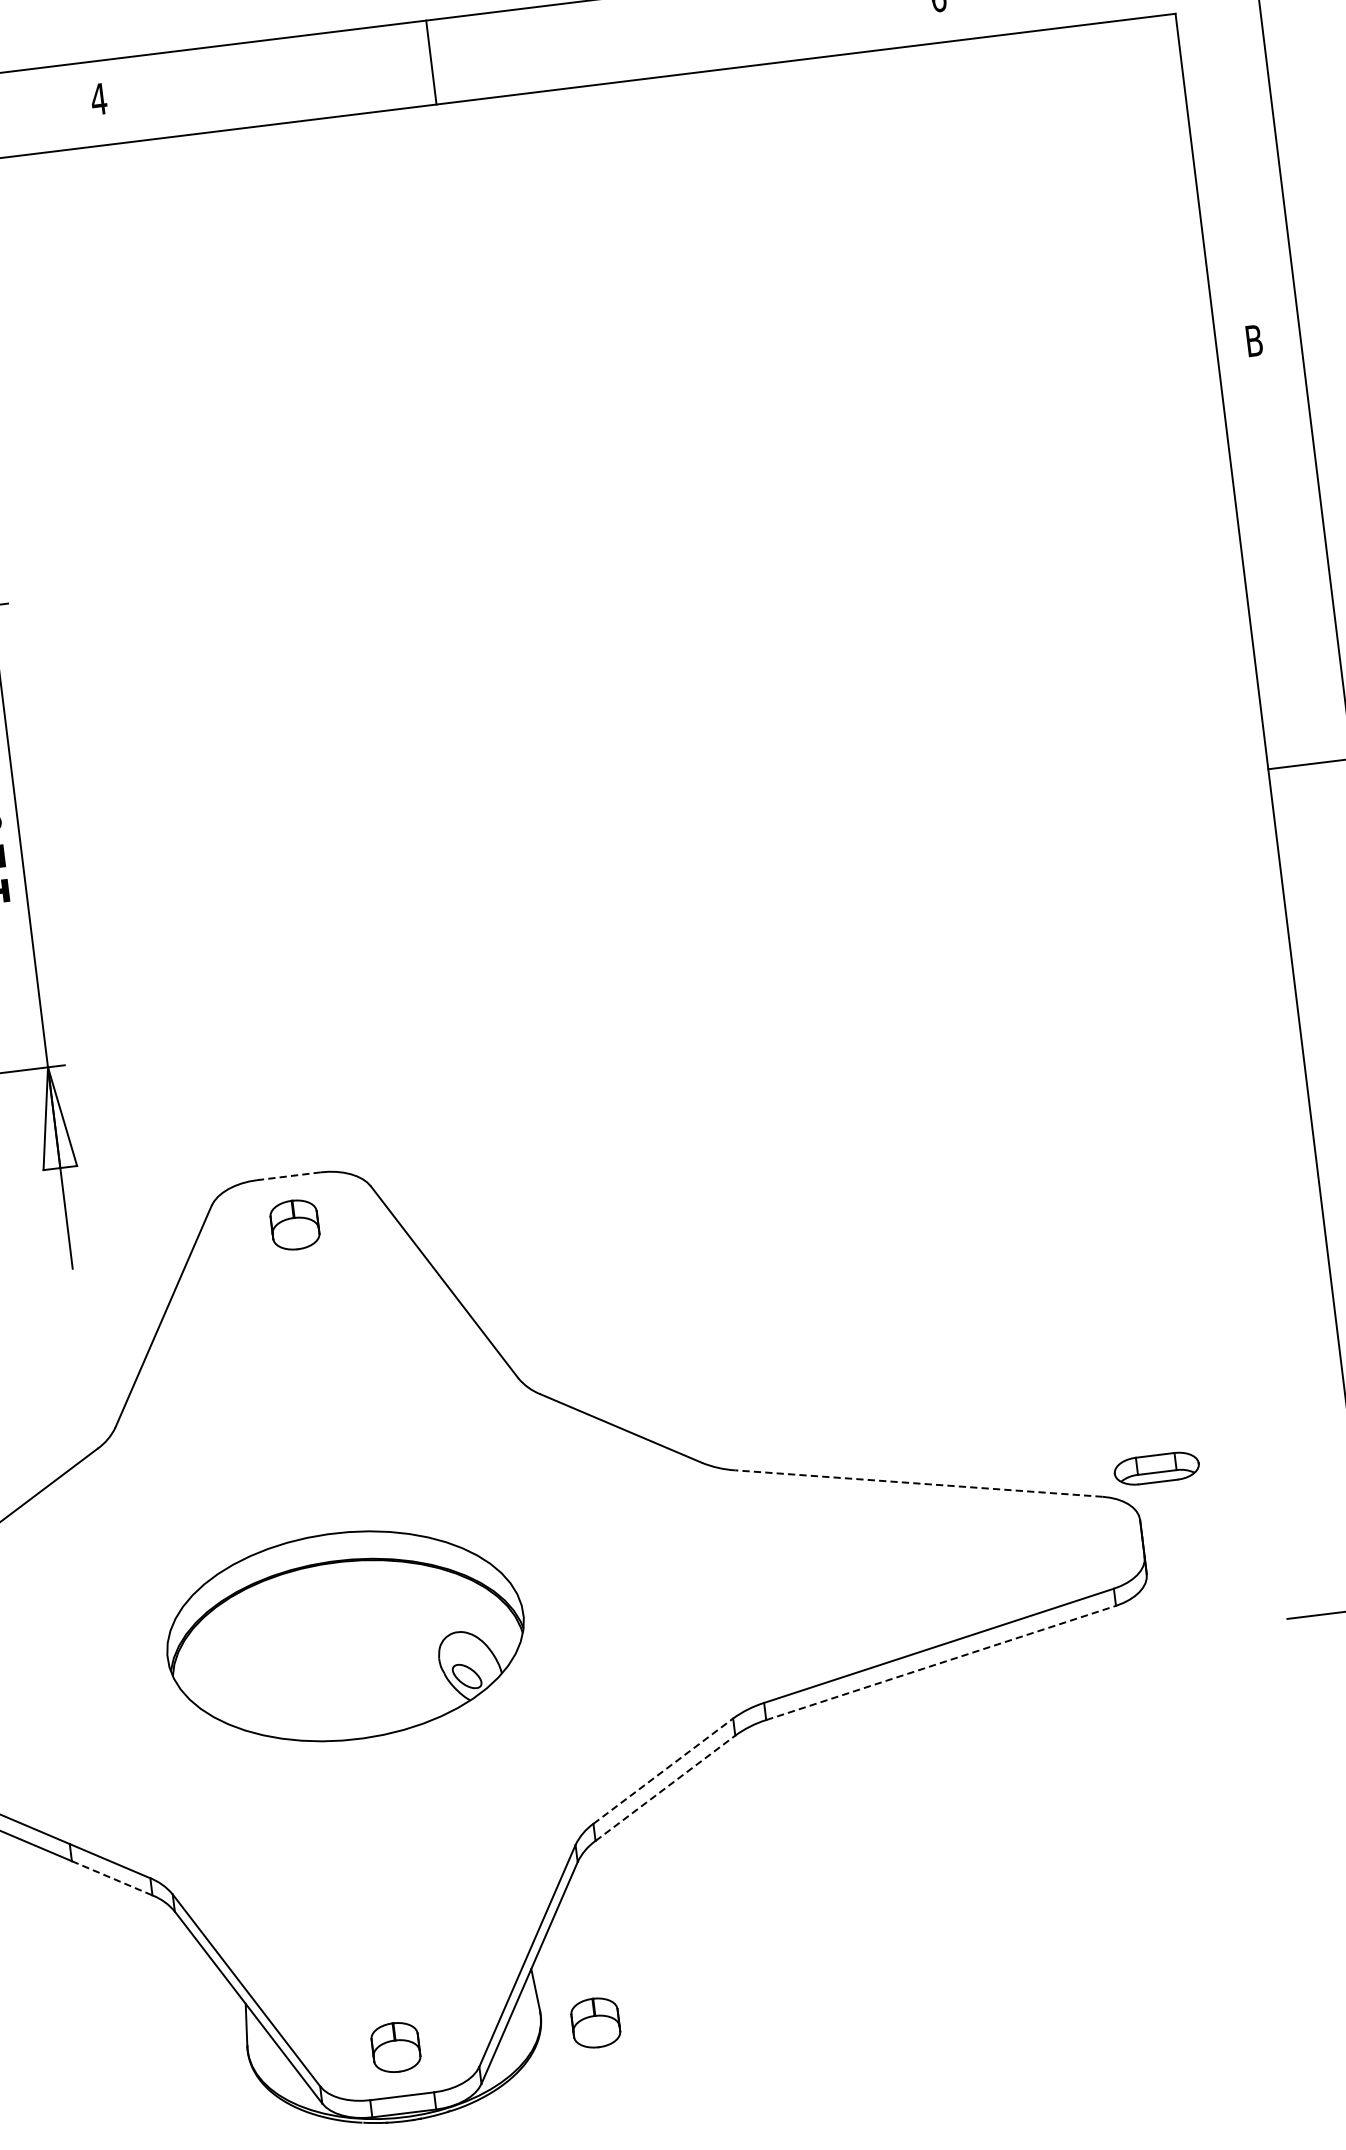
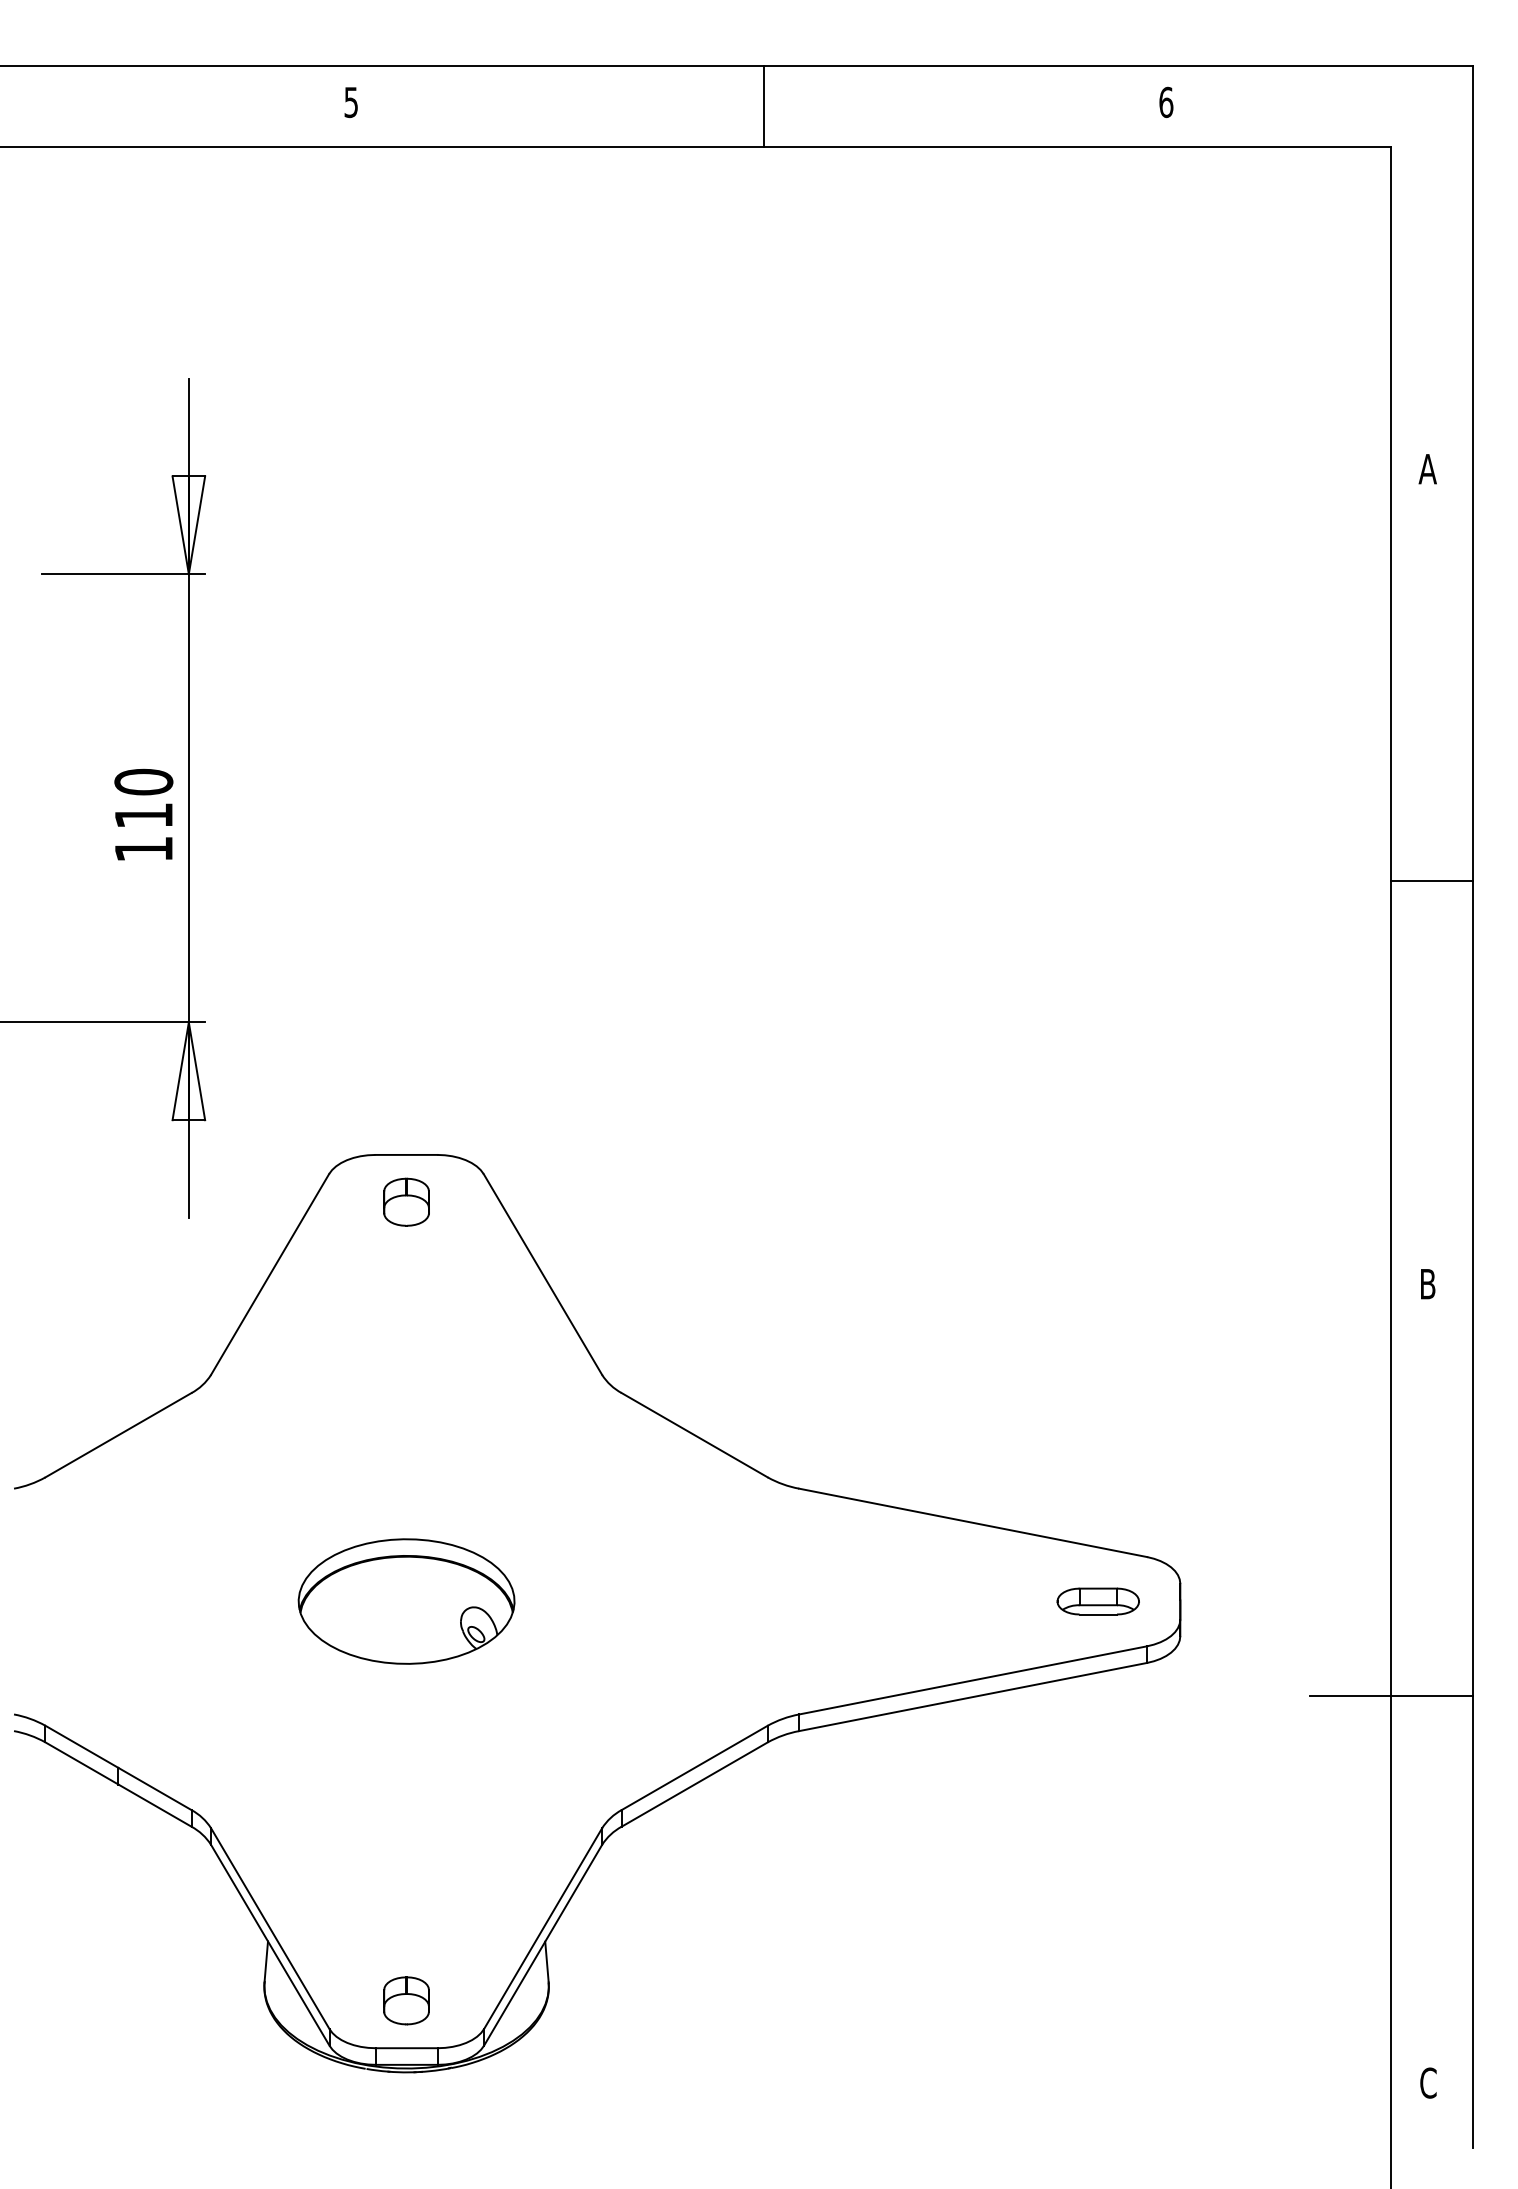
line: (431, 62) -> (763, 106), moved
text: (98, 99) -> (350, 102), 4 -> 5
text: (1253, 341) -> (1427, 469), B -> A
line: (287, 1175) -> (405, 1154), dashed -> solid
part: (1155, 1468) -> (1097, 1601), moved
line: (918, 1483) -> (972, 1522), dashed -> solid
part: (345, 1636) -> (406, 1601), size x0.62
line: (941, 1662) -> (973, 1696), dashed -> solid
line: (664, 1770) -> (695, 1767), dashed -> solid
line: (666, 1788) -> (695, 1784), dashed -> solid
line: (112, 1878) -> (155, 1805), dashed -> solid
part: (595, 2022) -> (600, 2000), removed

